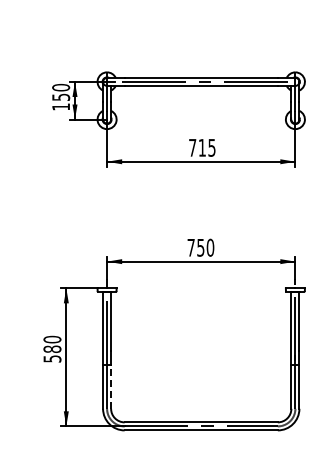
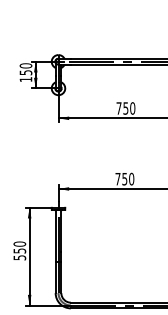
text: (206, 147) -> (128, 108), 715 -> 750
text: (52, 348) -> (19, 250), 580 -> 550
line: (111, 386) -> (61, 277), dashed -> solid

